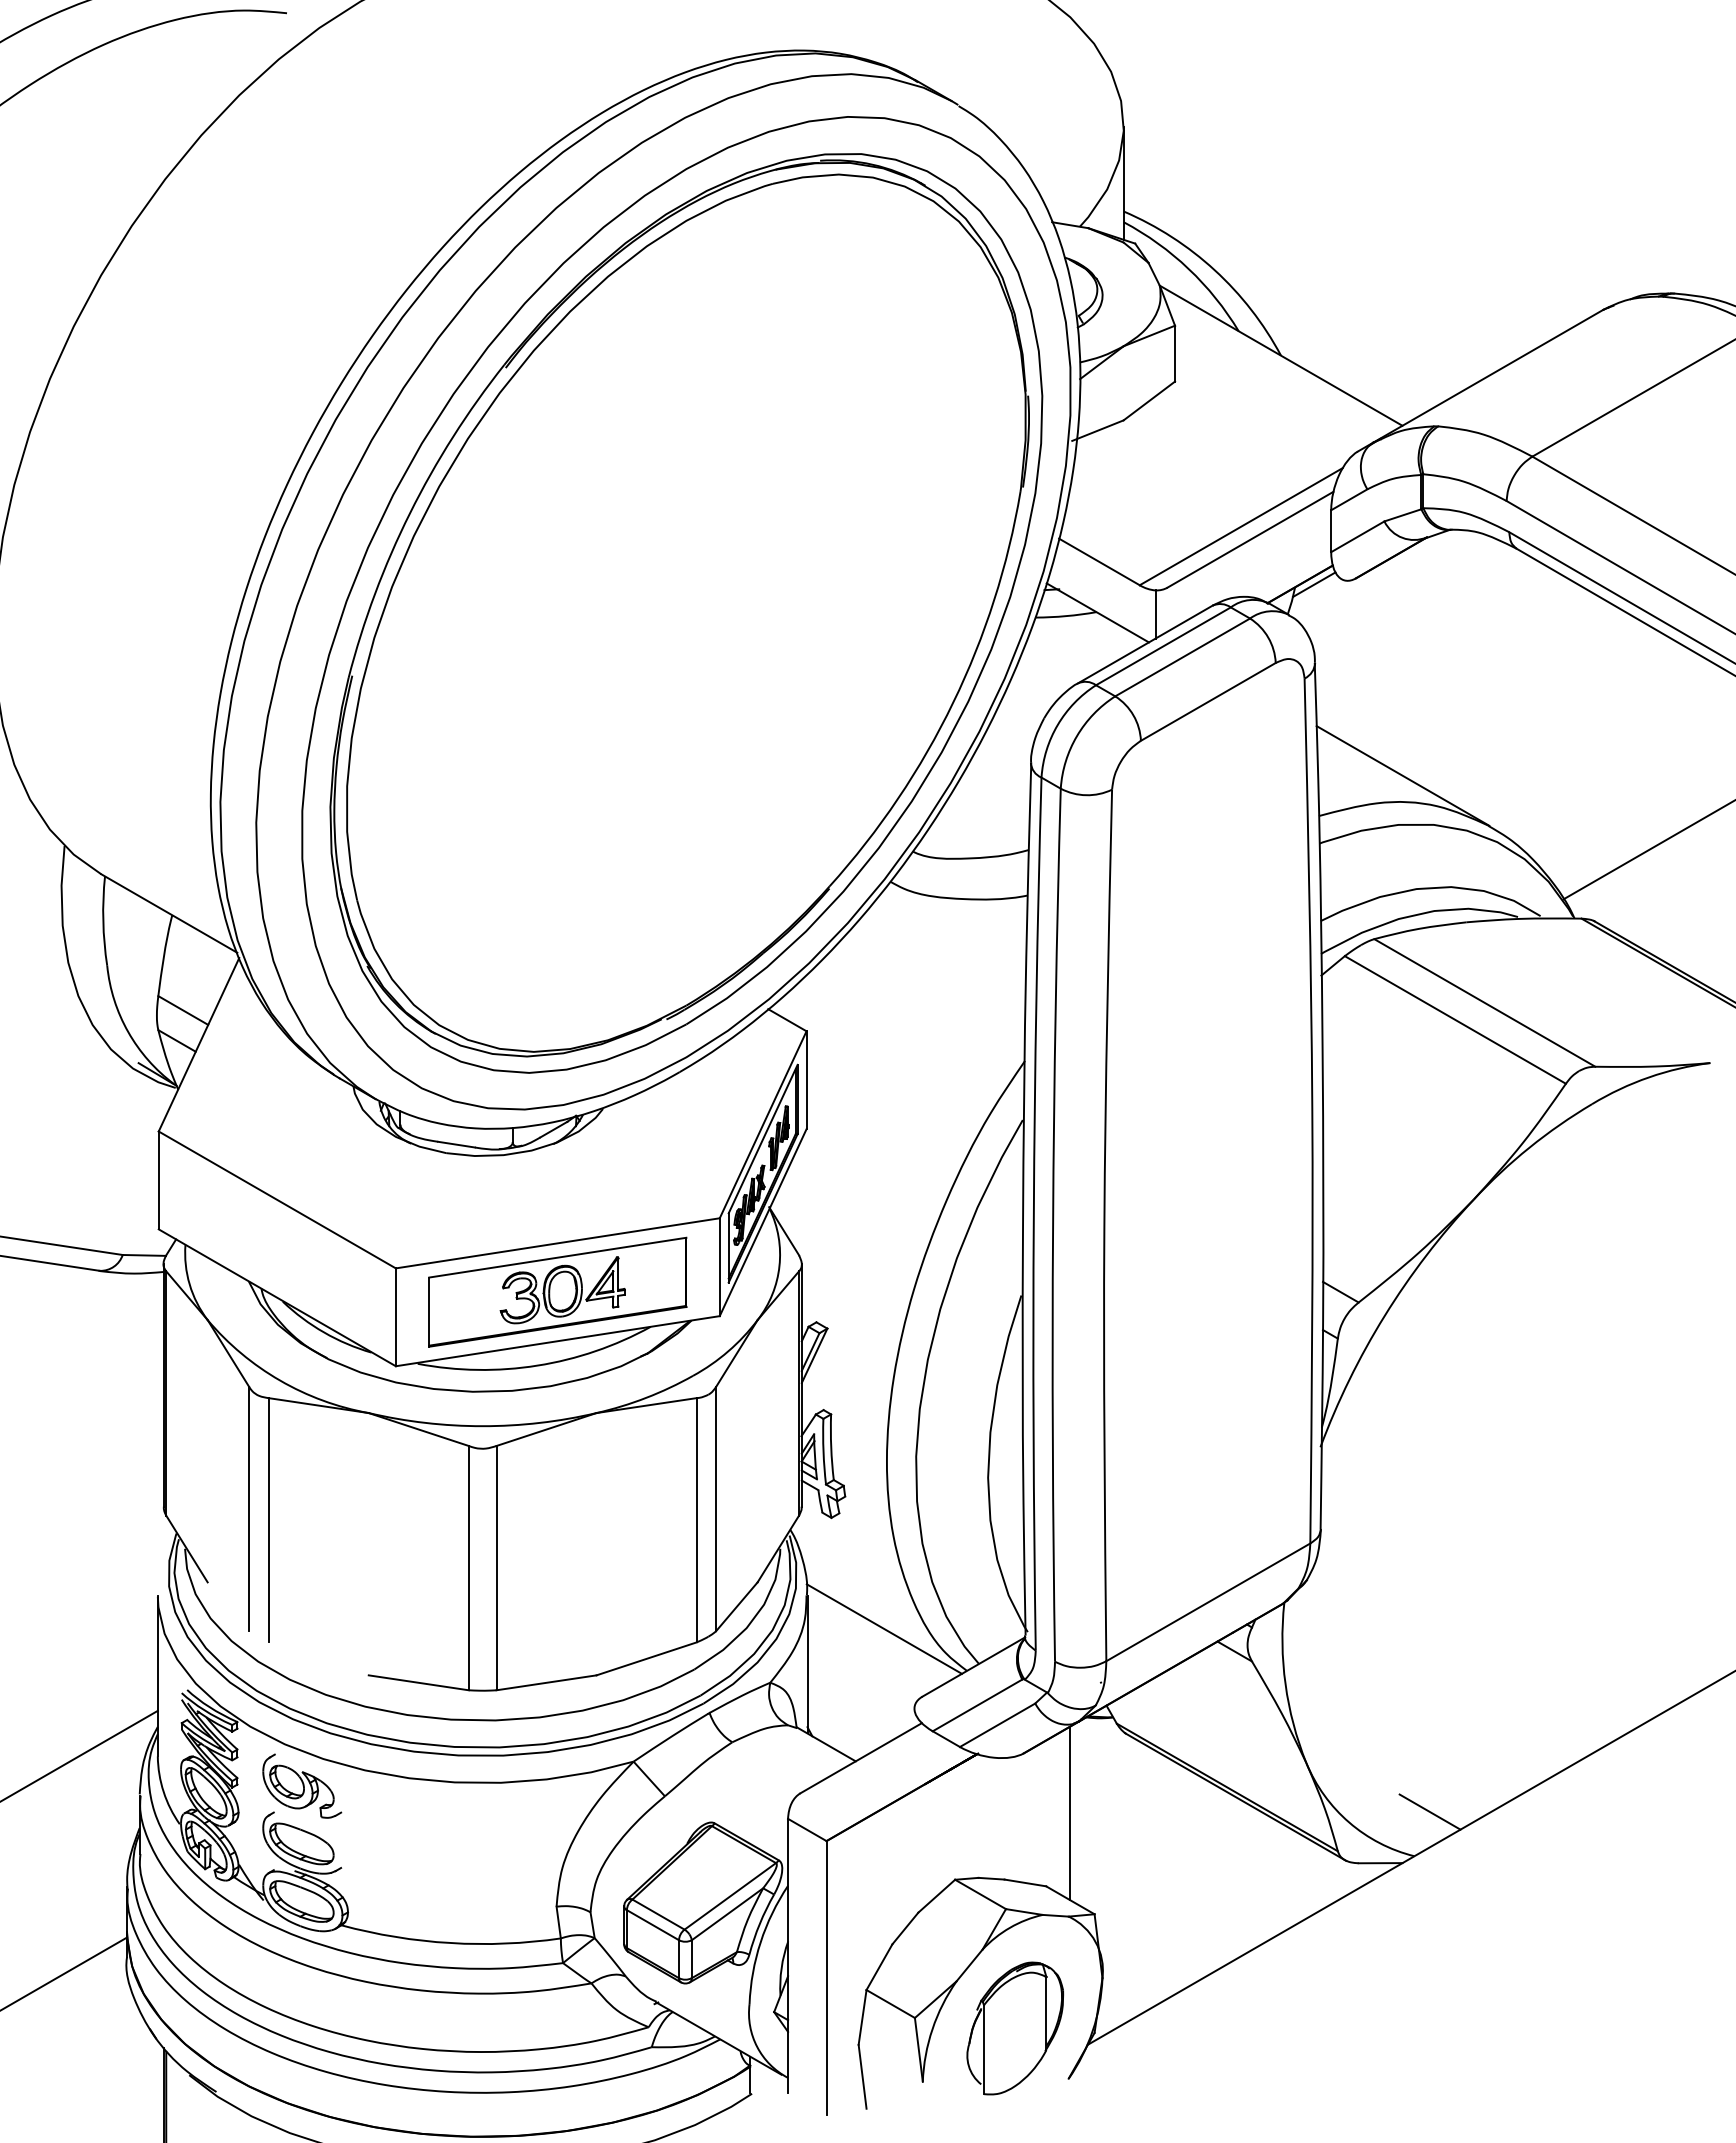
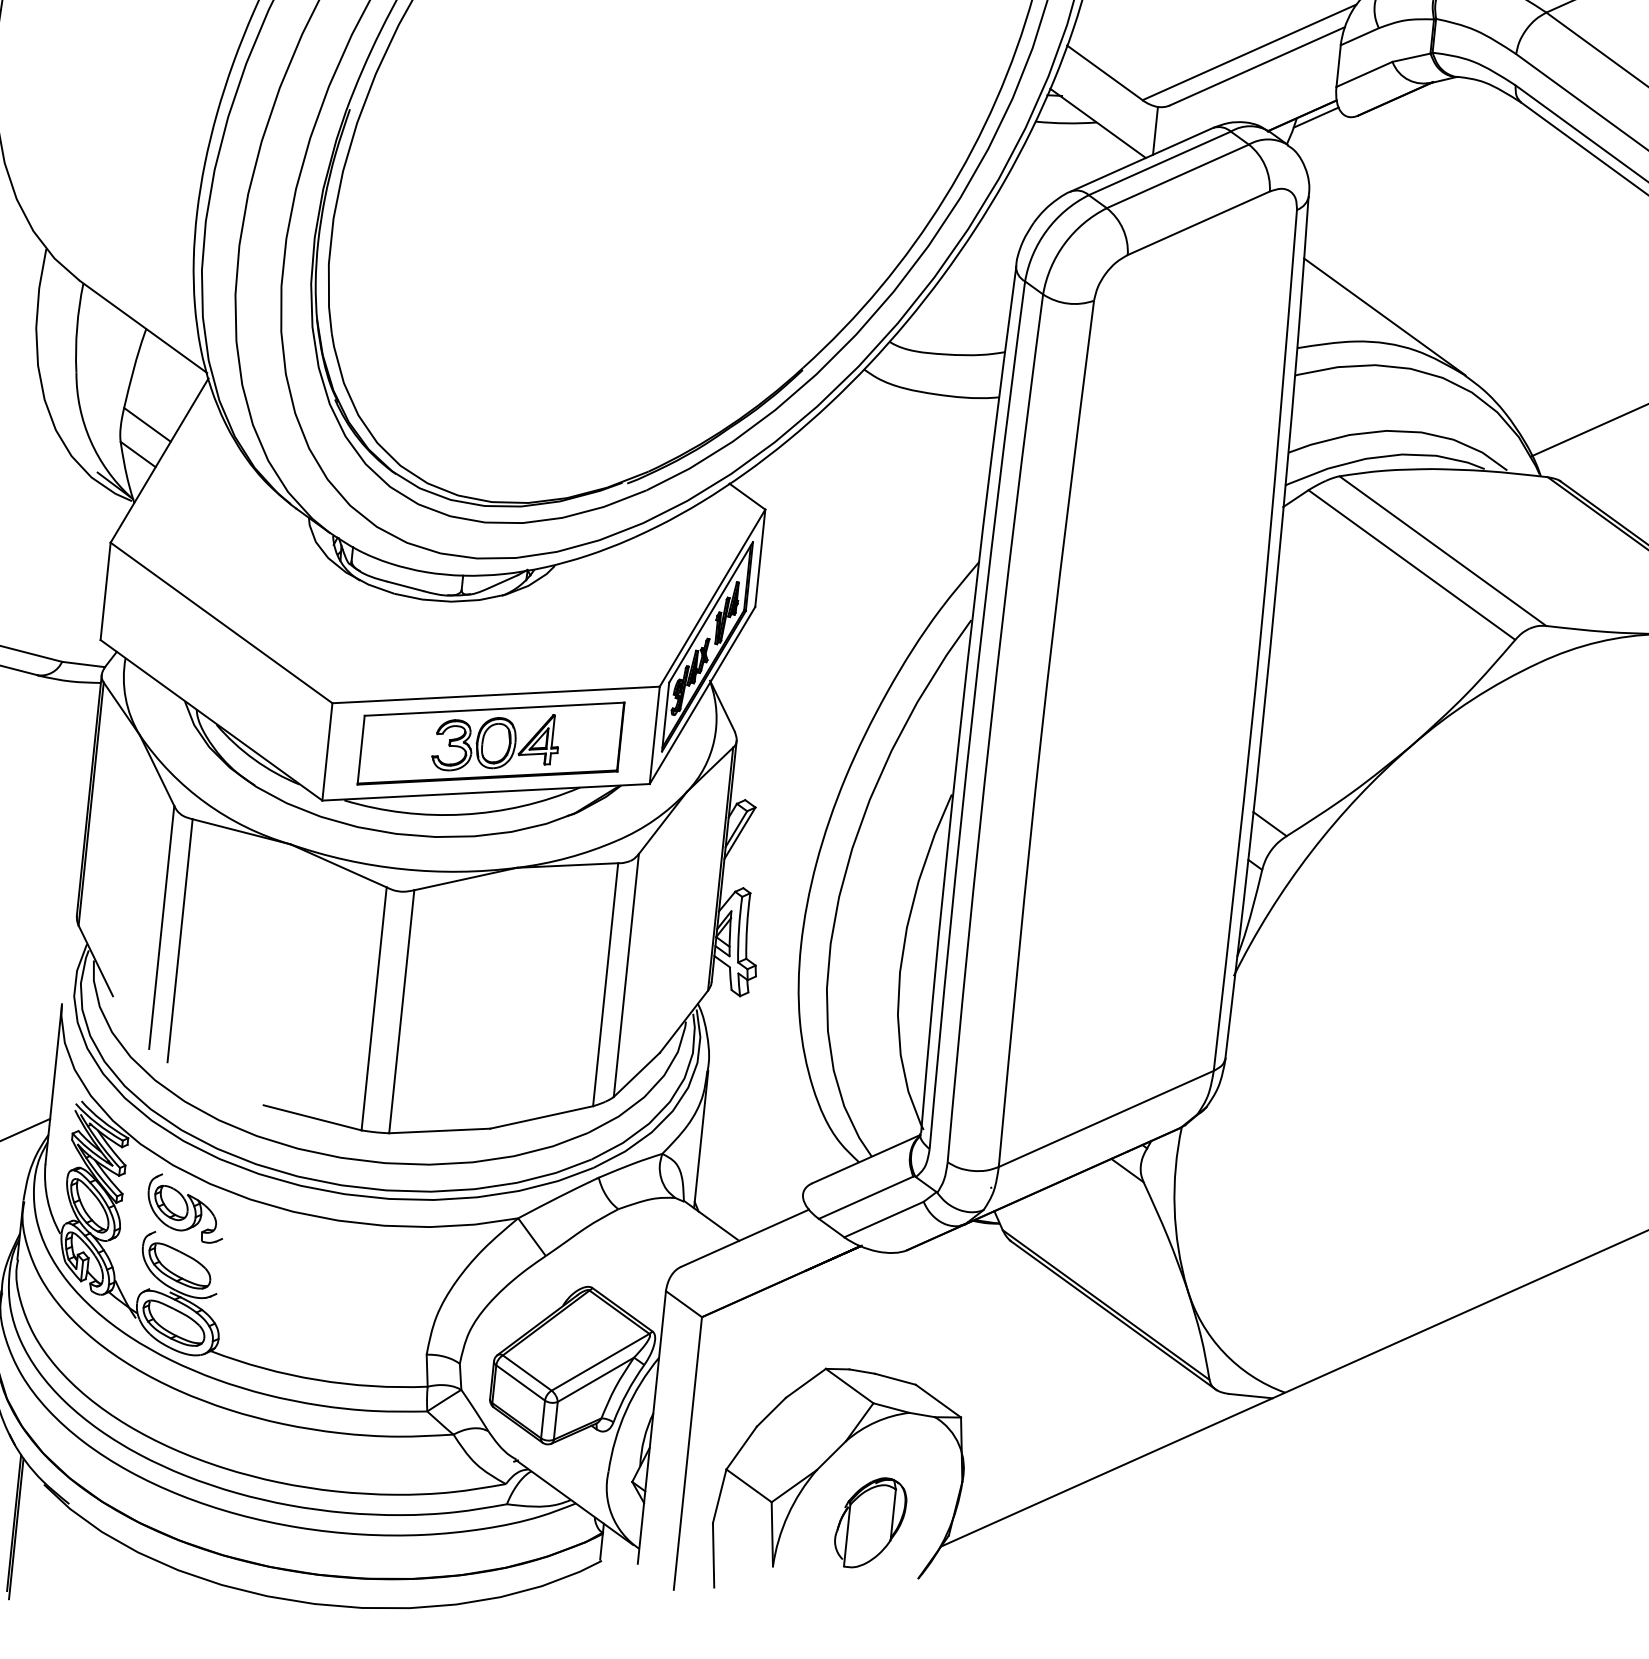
line: (883, 1628) -> (780, 1111), removed
line: (1429, 1811) -> (1304, 1349), removed
line: (1070, 1813) -> (947, 1314), removed
part: (1015, 2028) -> (870, 1523), size x0.7

